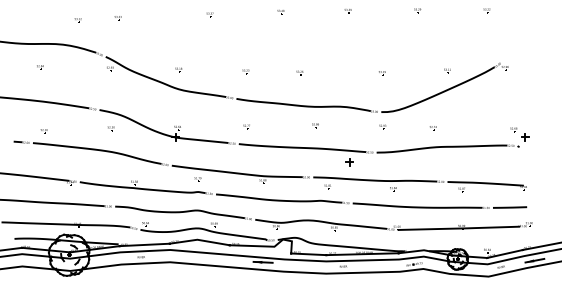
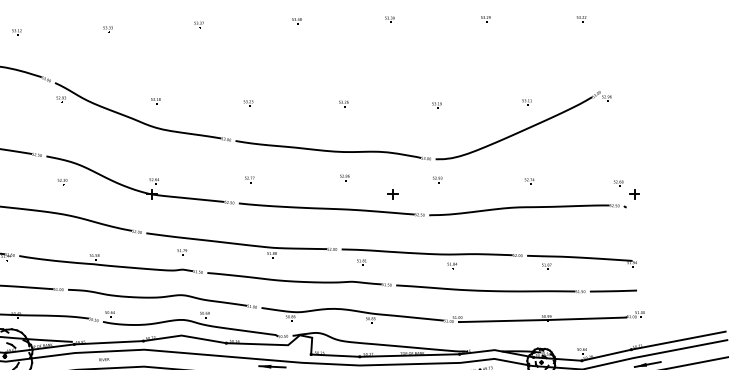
part: (117, 18) -> (107, 29), moved
part: (299, 72) -> (343, 103), moved
part: (432, 128) -> (528, 181), moved
part: (349, 162) -> (393, 194), moved

